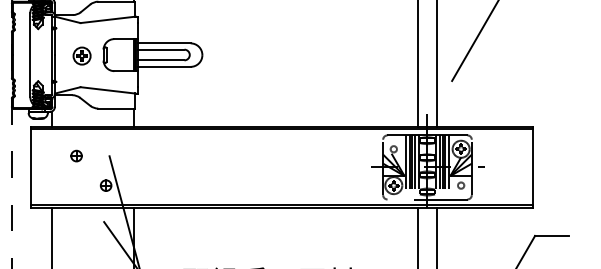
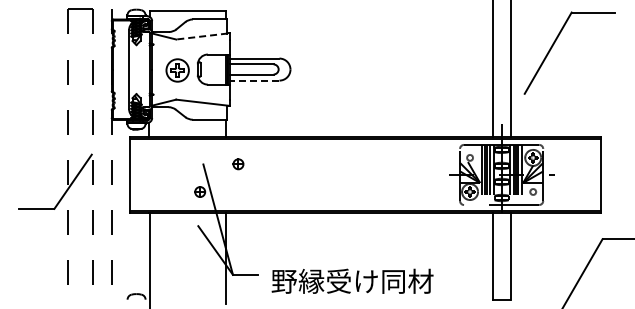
line: (107, 19) -> (201, 36), solid -> dashed
part: (81, 56) -> (177, 70), size x1.4
line: (164, 66) -> (254, 80), solid -> dashed
part: (76, 156) -> (238, 164), moved

